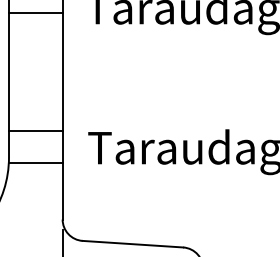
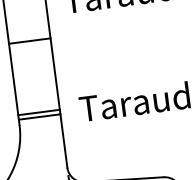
line: (35, 12) -> (29, 41), moved
line: (35, 130) -> (39, 116), moved
line: (35, 162) -> (38, 112), moved

